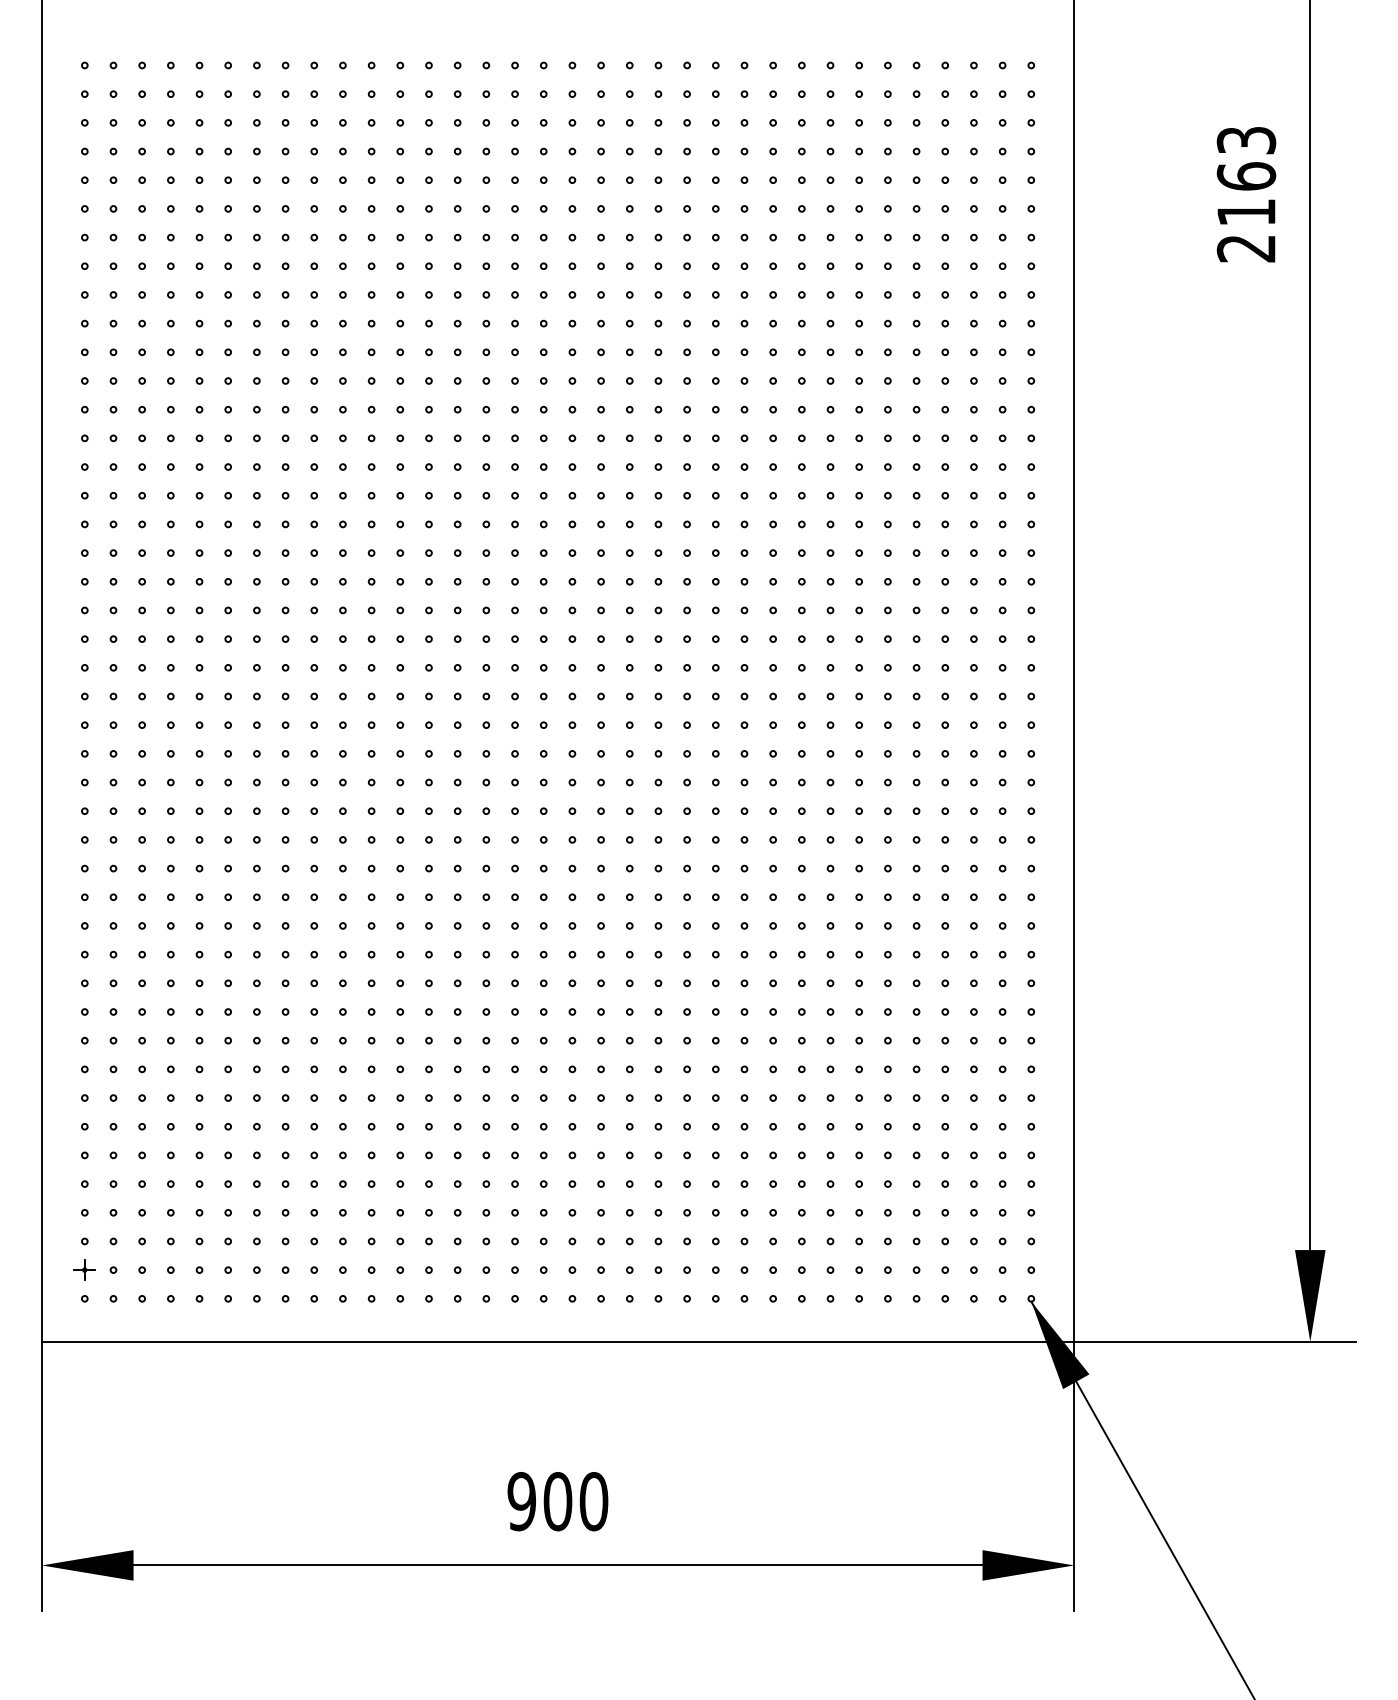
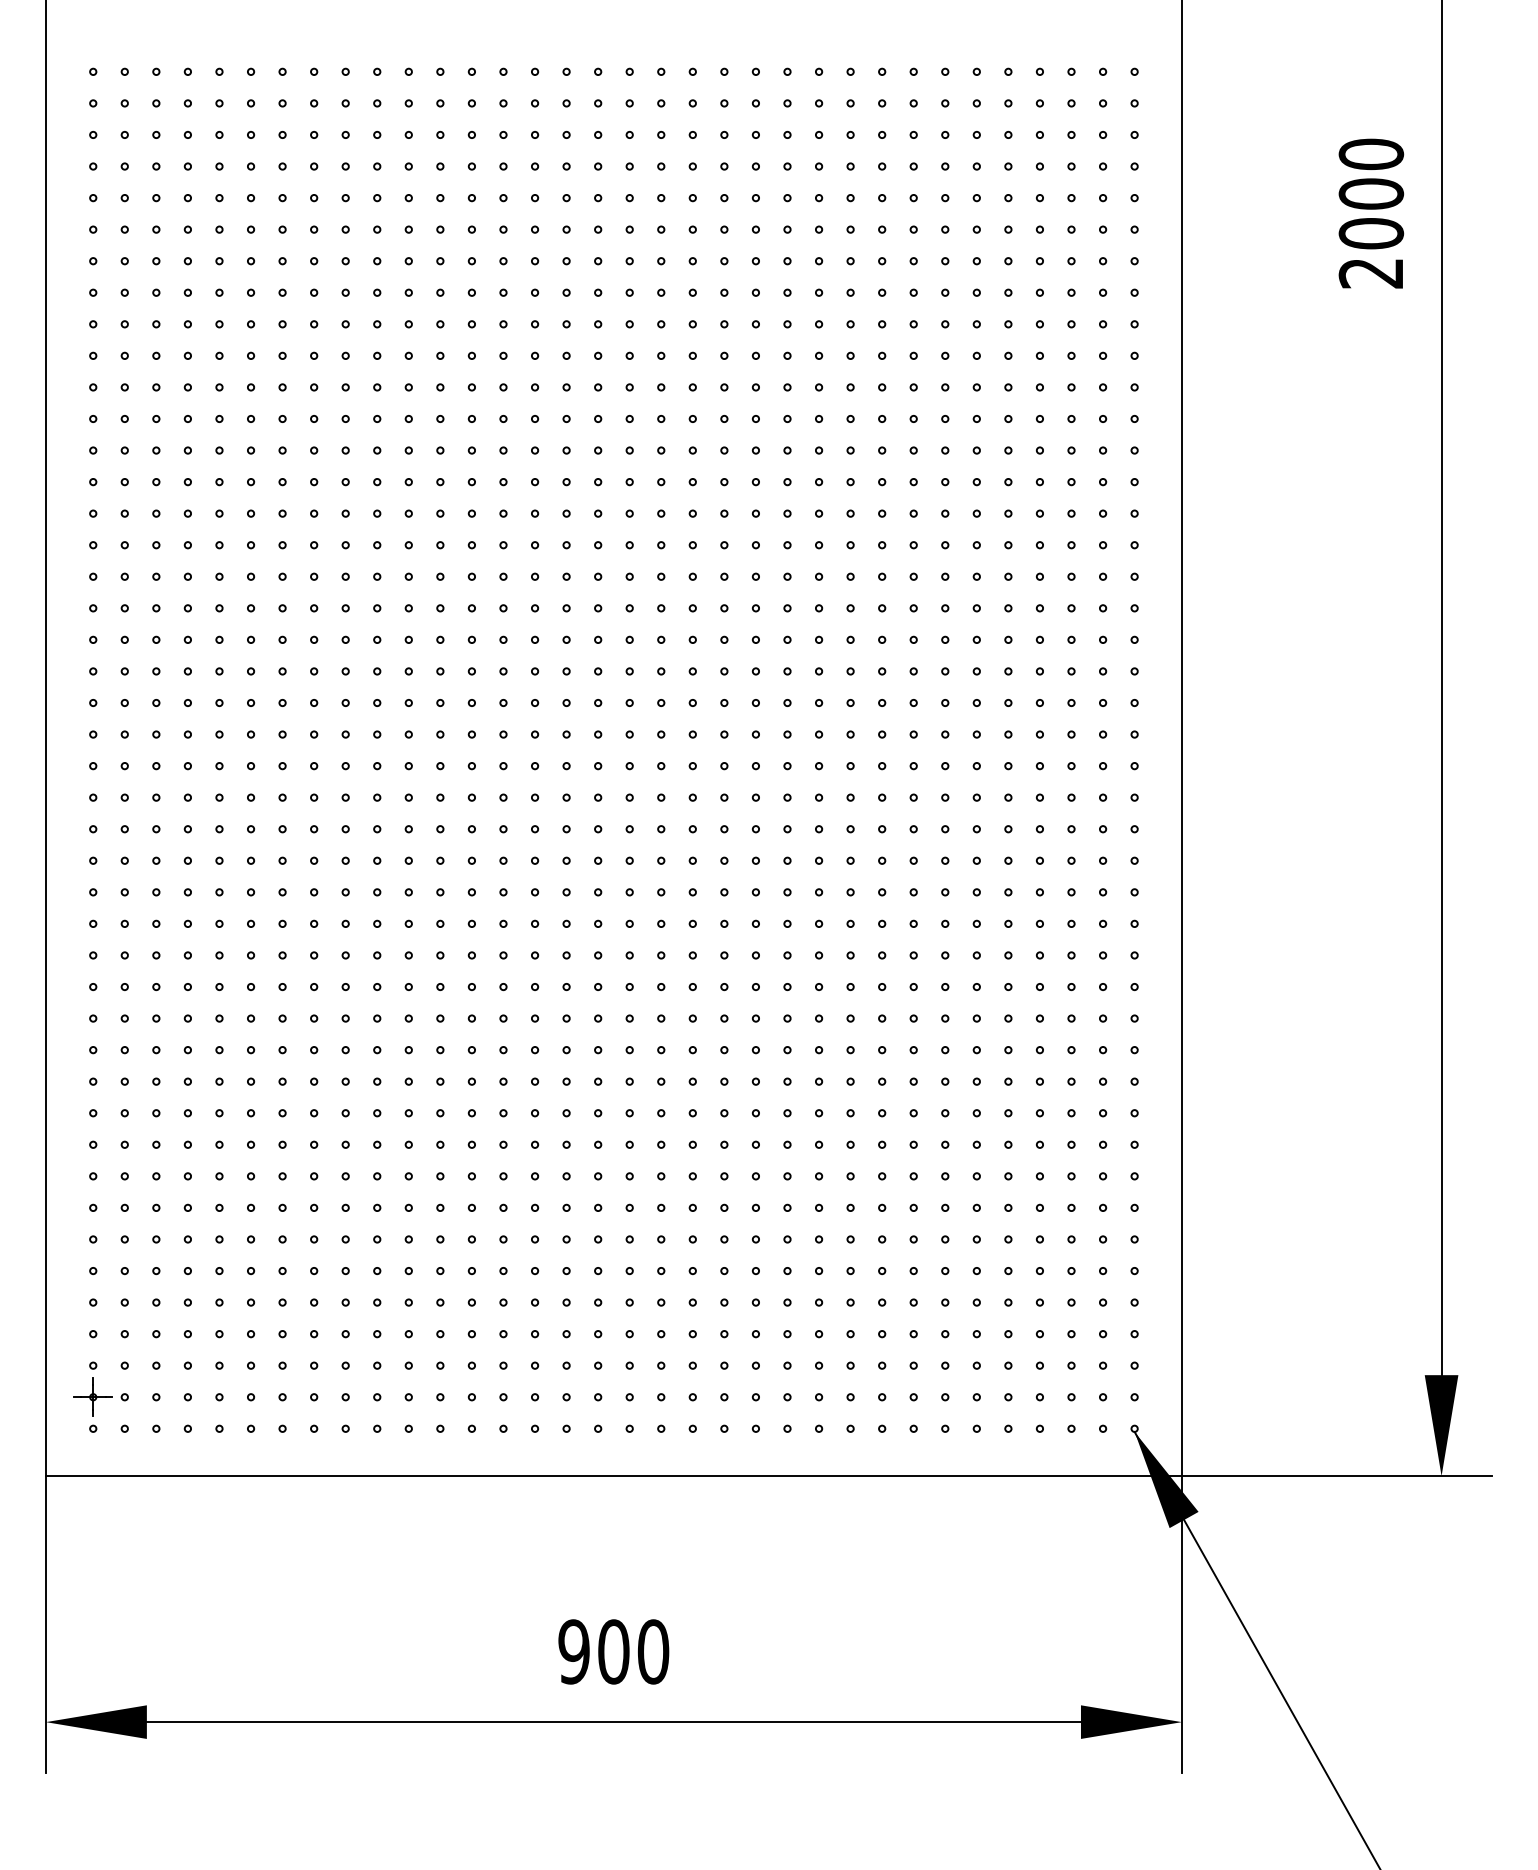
text: (1246, 176) -> (1371, 193), 2163 -> 2000
part: (84, 1269) -> (92, 1396), size x1.67

